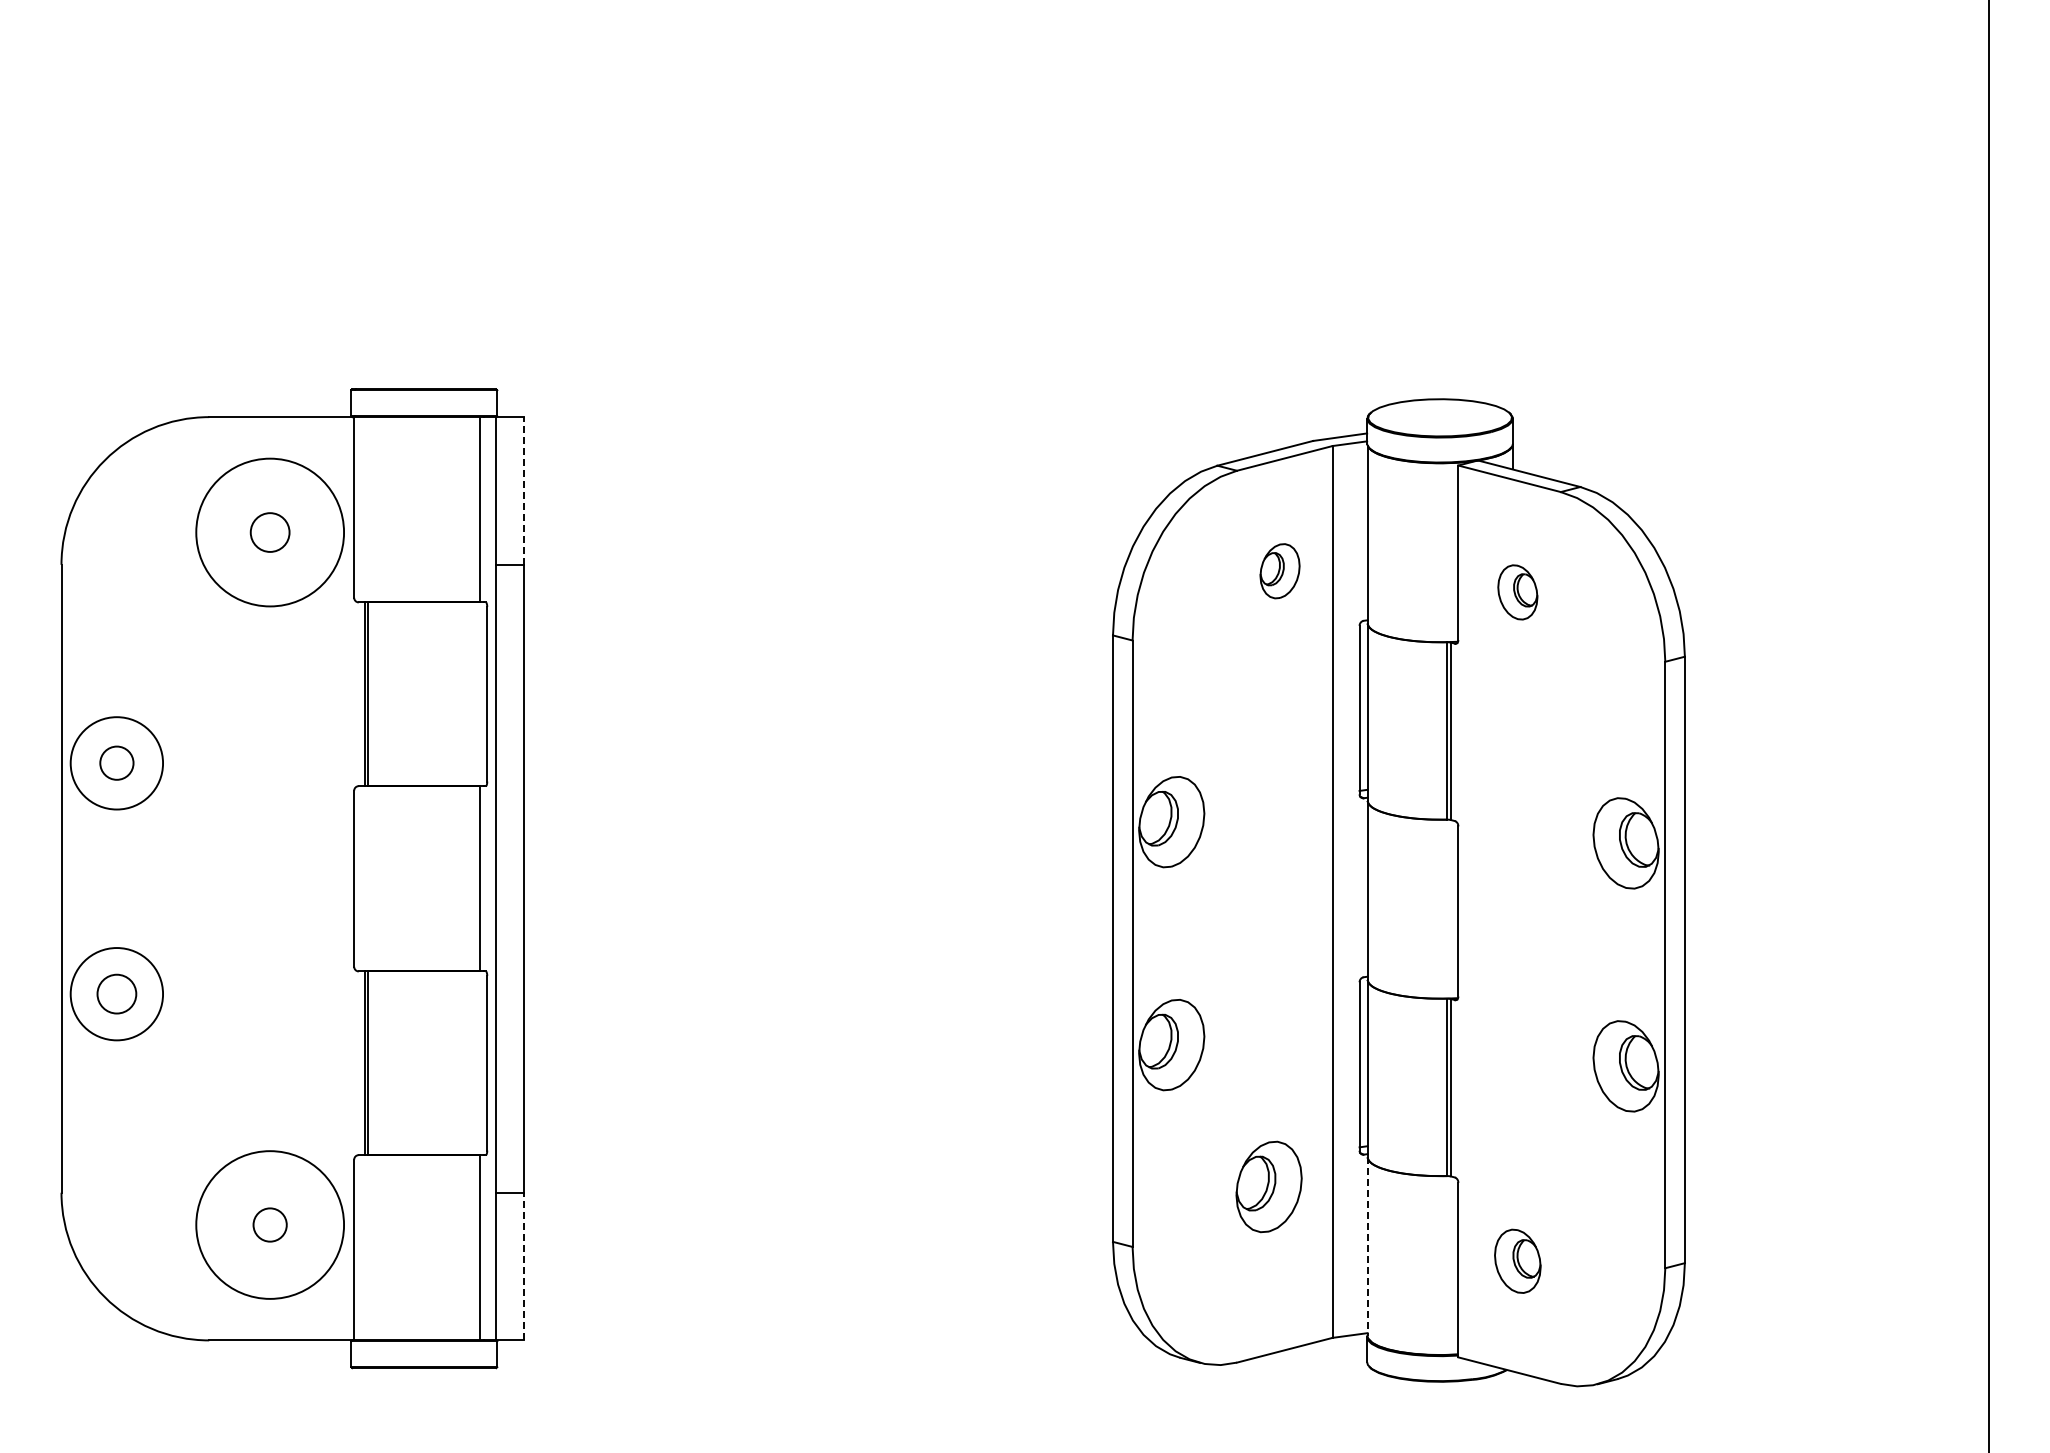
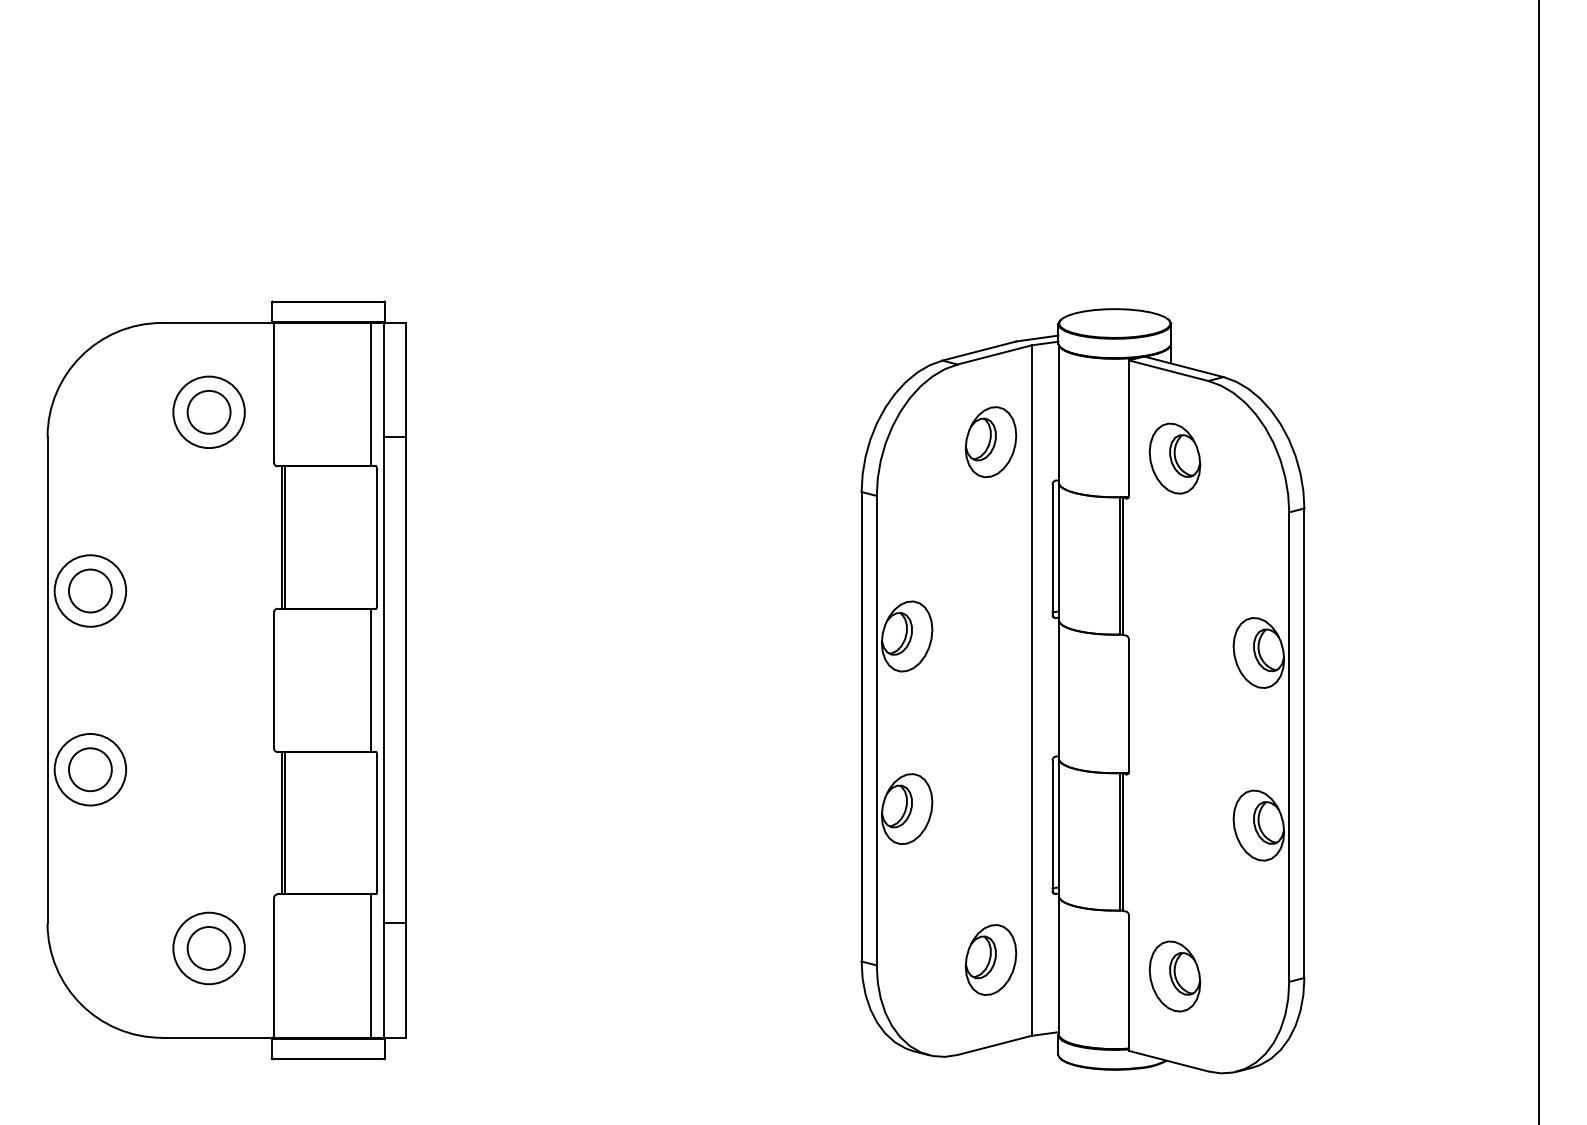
line: (524, 491) -> (406, 380), dashed -> solid
circle: (269, 532) -> (208, 412), size x0.62
circle: (269, 532) -> (208, 412), size x1.43
part: (1279, 571) -> (990, 442), size x1.67
part: (1517, 592) -> (1174, 458), size x1.67
circle: (116, 762) -> (90, 590), size x1.67
circle: (116, 993) -> (90, 769), size x1.43
part: (1268, 1186) -> (990, 959), moved
circle: (269, 1224) -> (208, 948), size x0.62
circle: (269, 1224) -> (208, 948), size x1.67
line: (1367, 1246) -> (1058, 965), dashed -> solid
part: (1517, 1261) -> (1174, 976), size x1.43
line: (524, 1266) -> (406, 980), dashed -> solid

